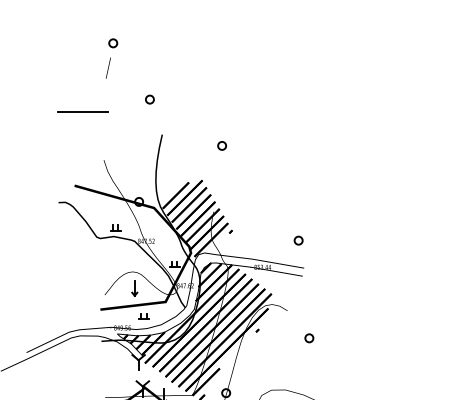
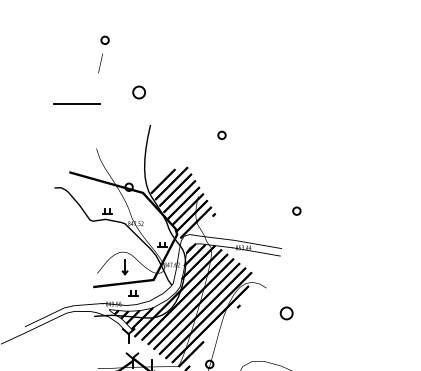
part: (149, 99) -> (138, 92), size x1.6
part: (221, 144) -> (221, 134), moved
part: (298, 239) -> (296, 210), moved
part: (309, 338) -> (286, 313), size x1.6

